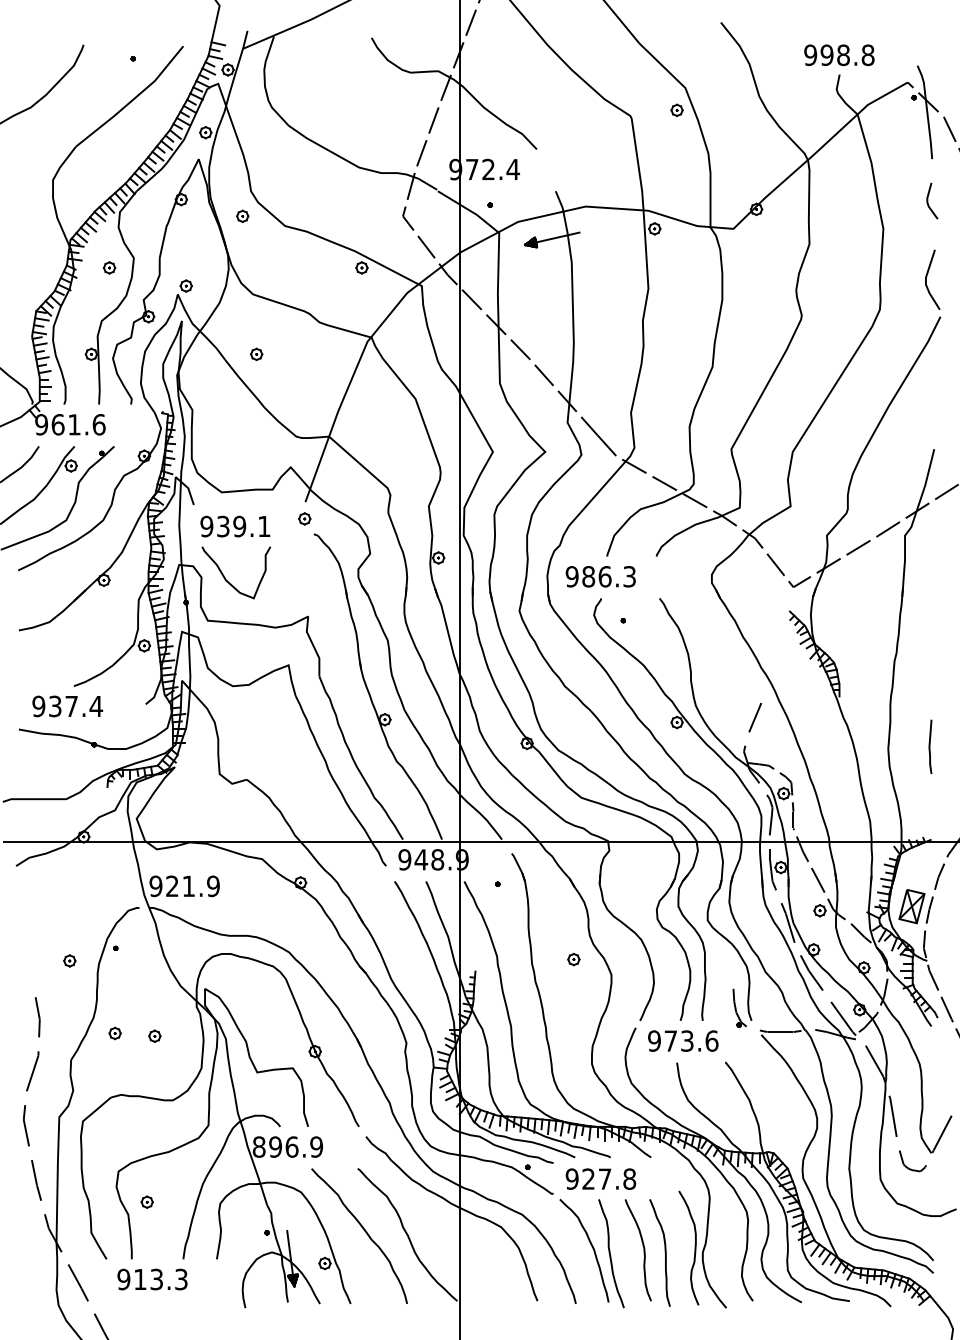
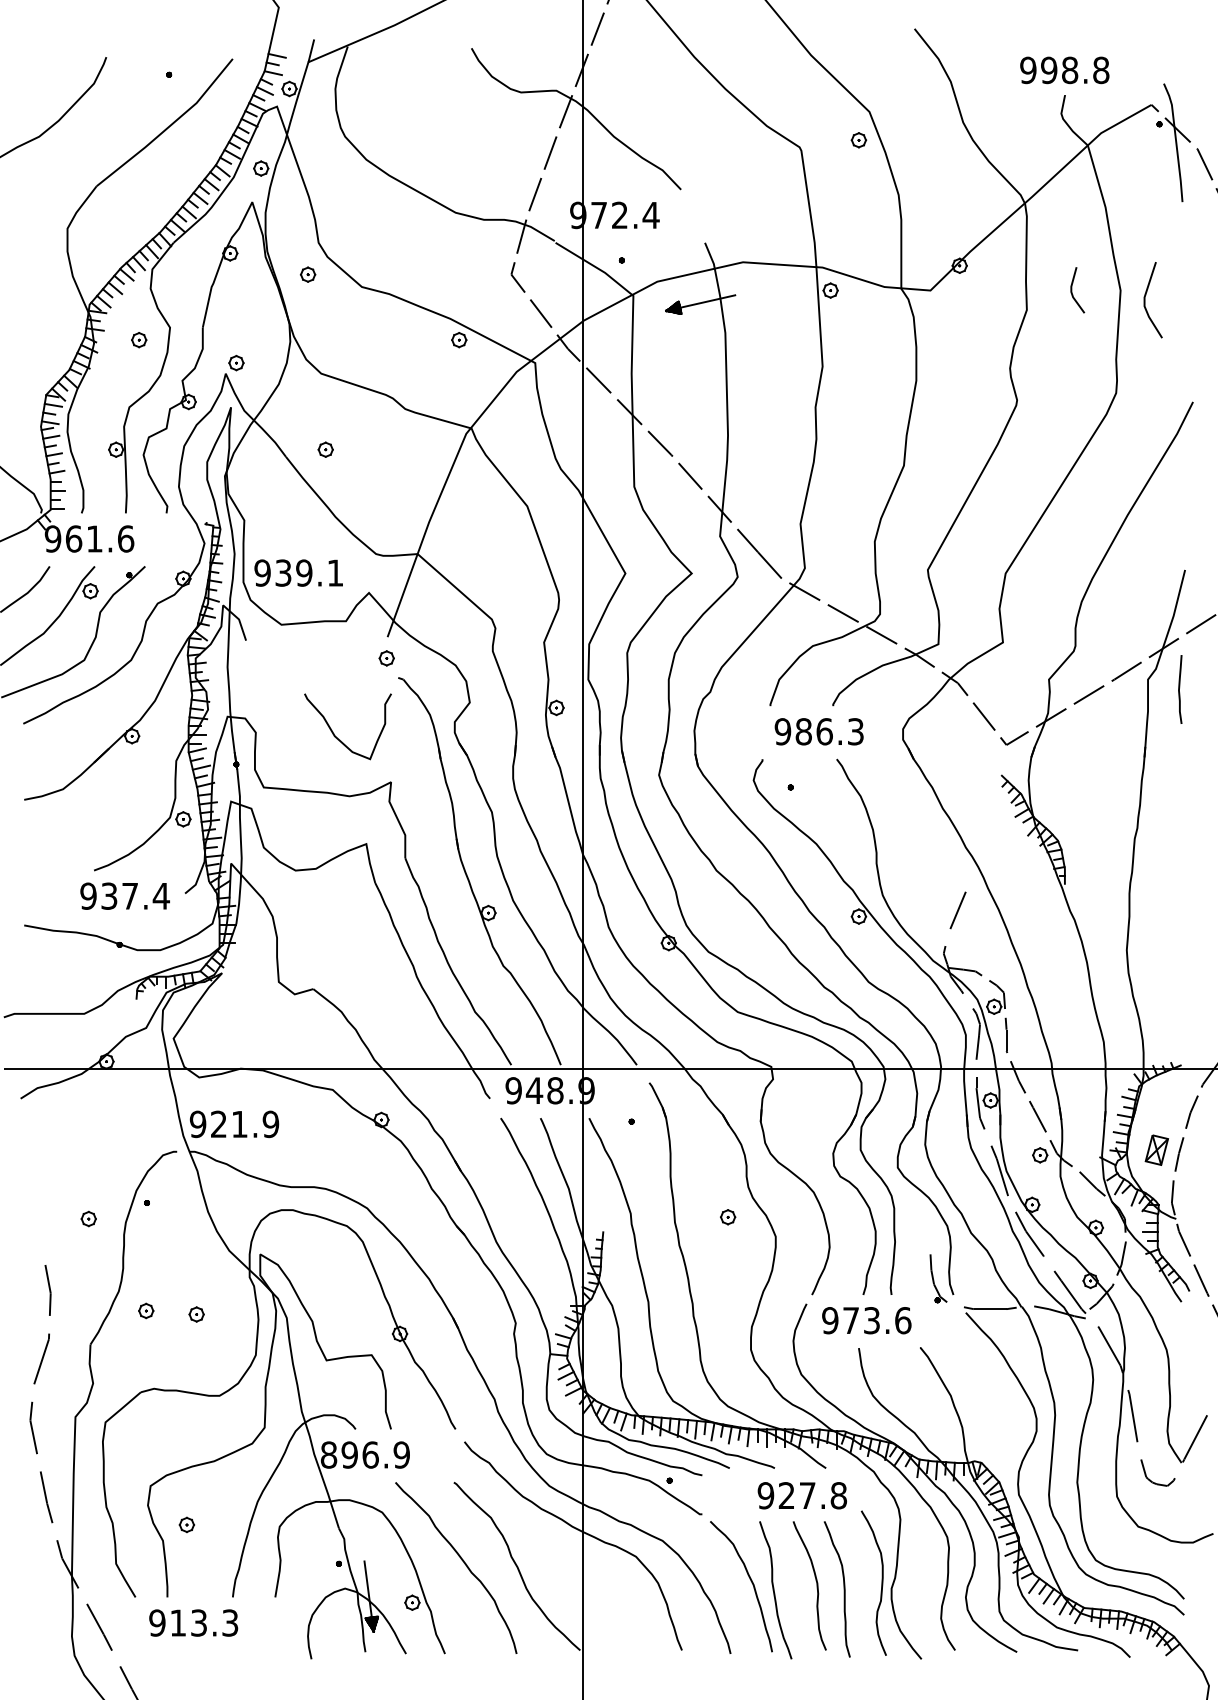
line: (928, 201) -> (1072, 290), moved
line: (926, 280) -> (1145, 300), moved
text: (235, 526) -> (298, 572), moved
text: (600, 576) -> (818, 731), moved
curve: (225, 578) -> (334, 733), moved
text: (67, 705) -> (124, 895), moved
curve: (929, 746) -> (1179, 689), moved
part: (911, 906) -> (1156, 1150), size x0.7
text: (600, 1178) -> (801, 1495), moved

